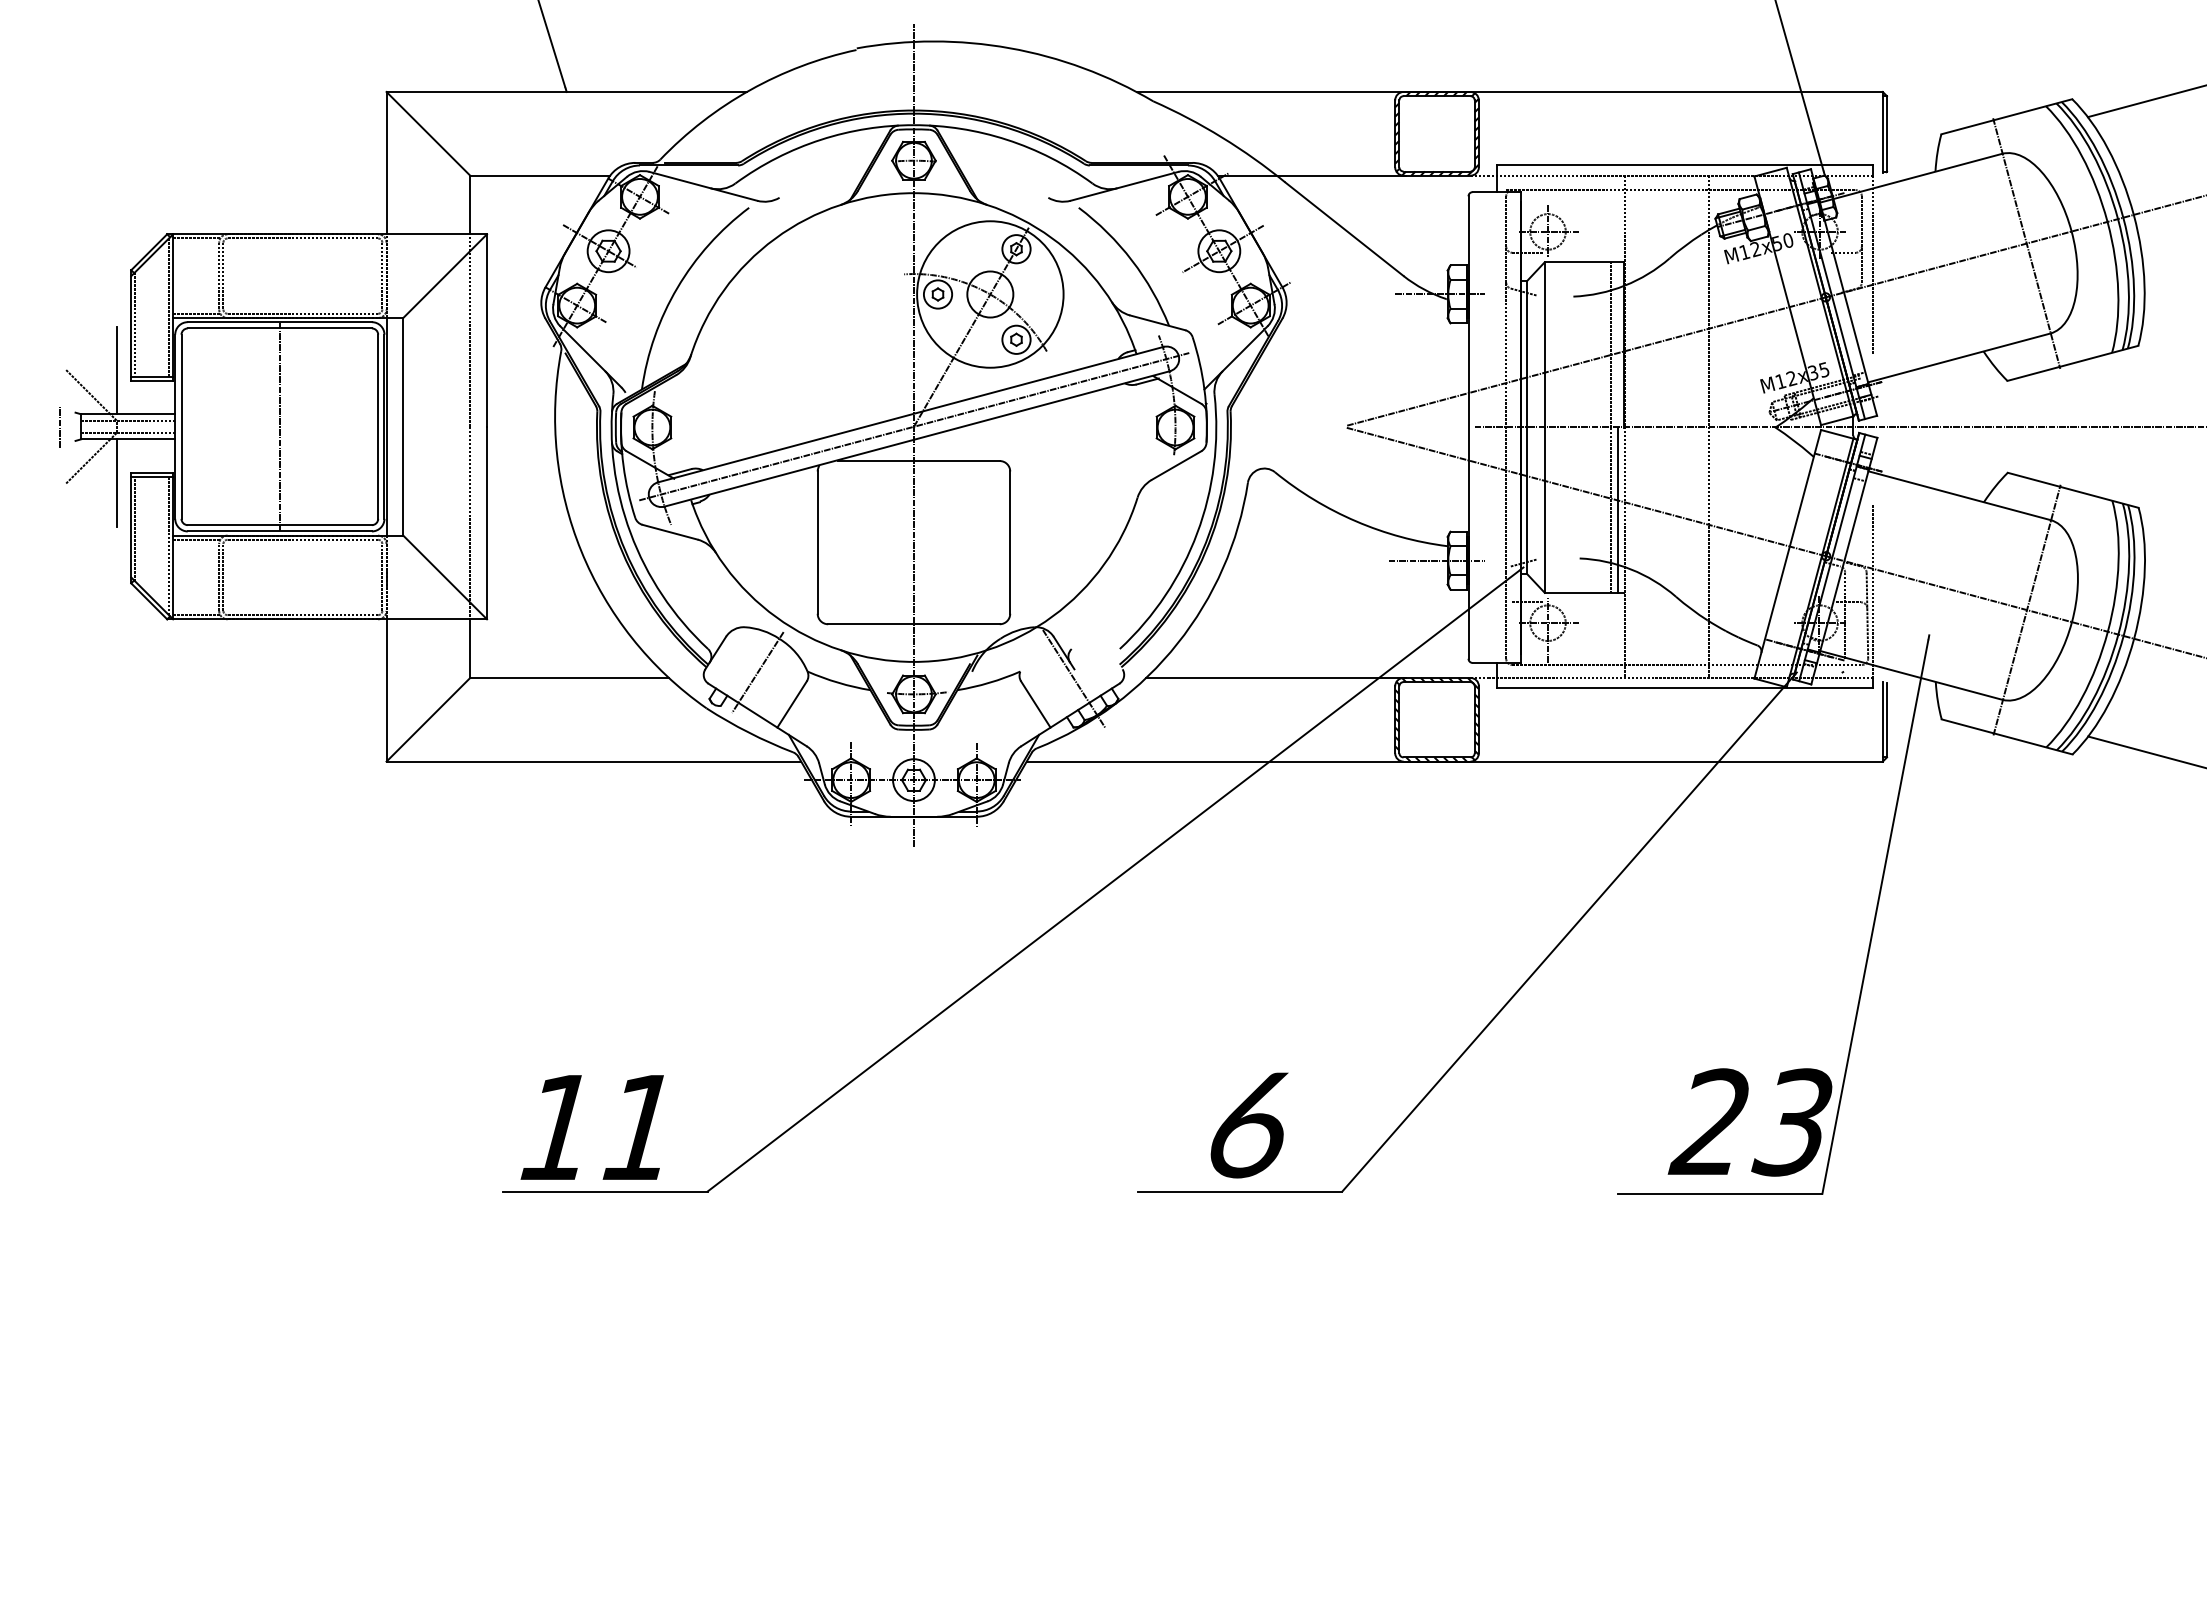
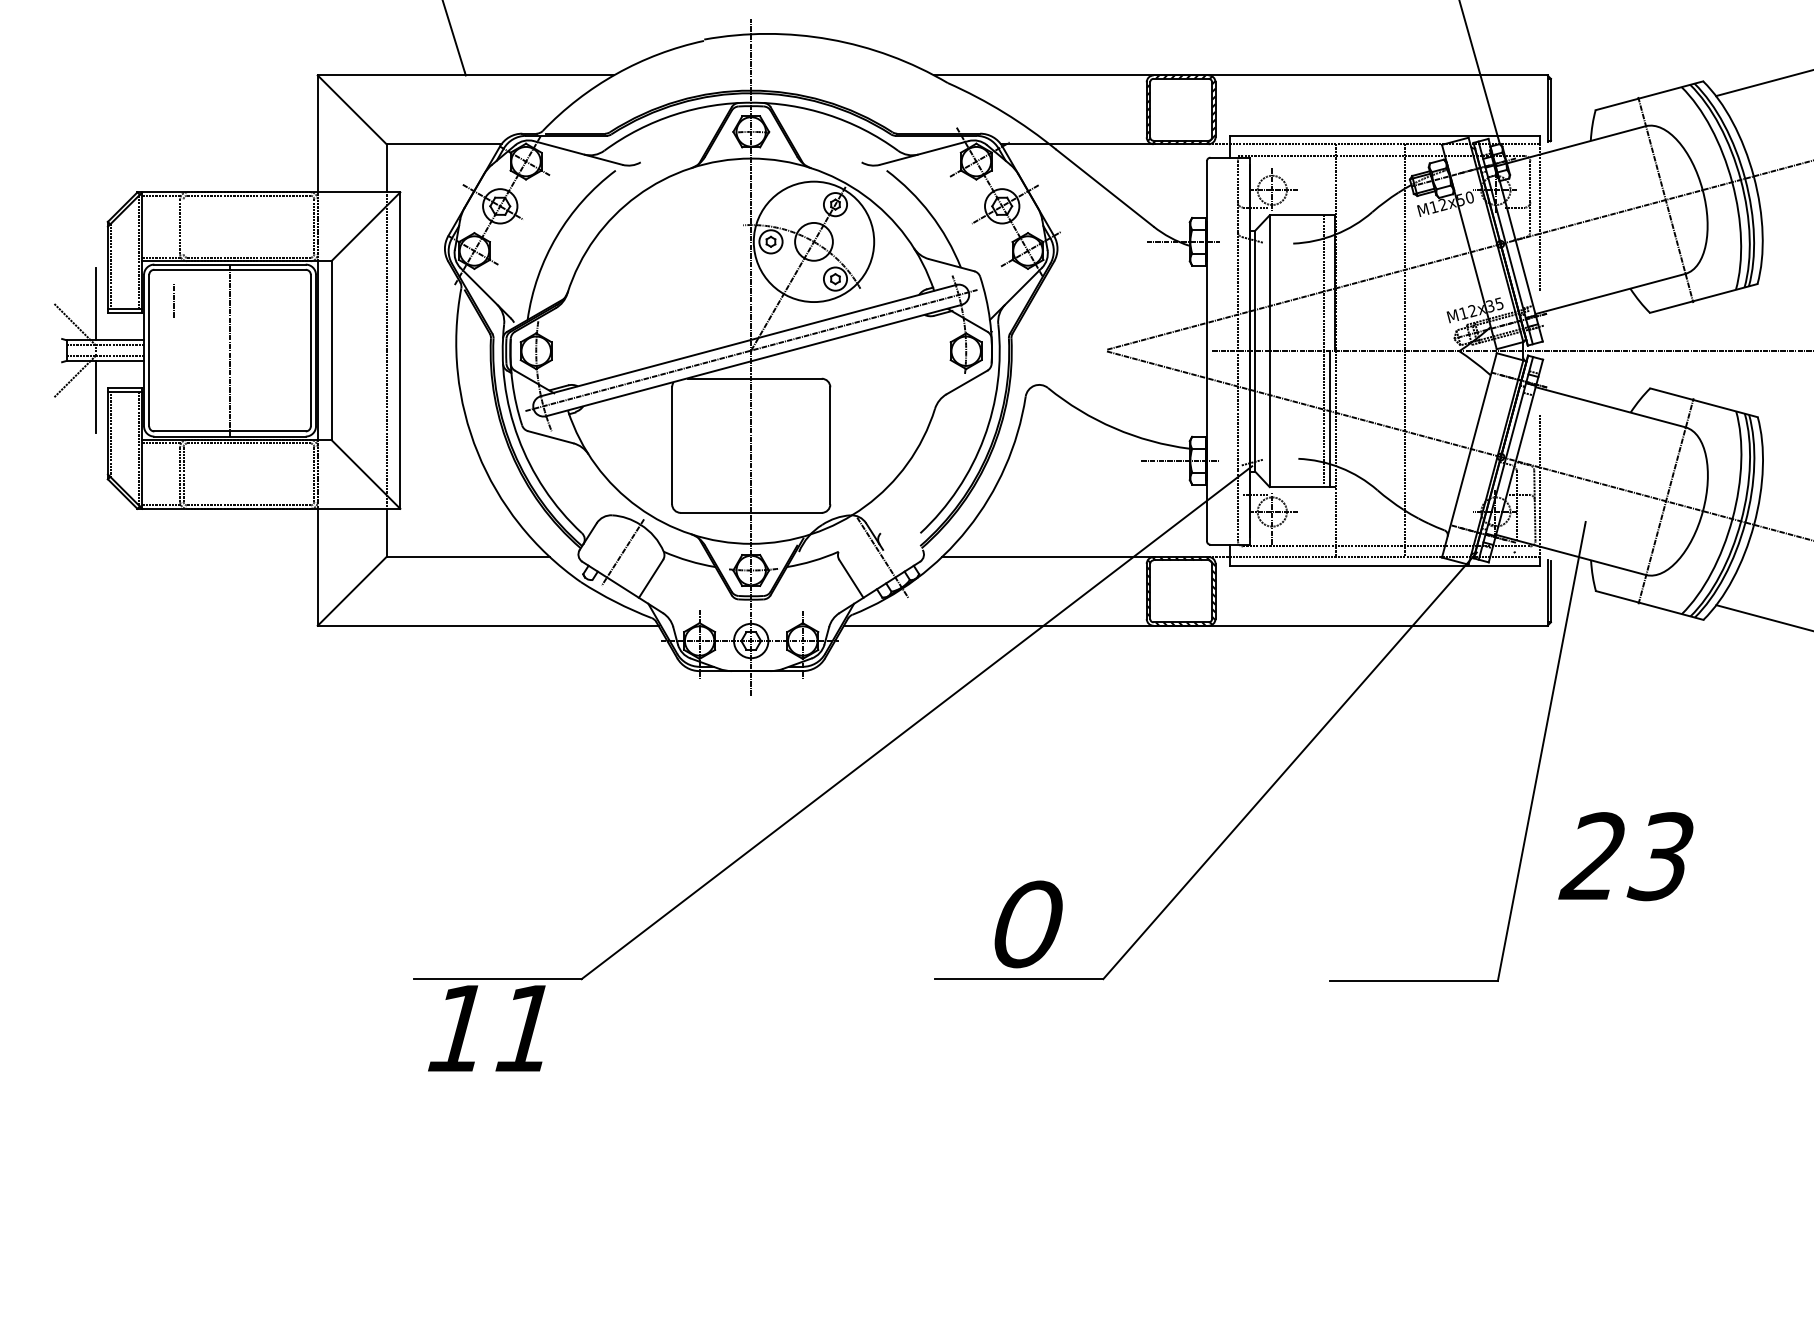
line: (223, 275) -> (183, 226), removed
line: (59, 428) -> (173, 301), moved
text: (1749, 1122) -> (1625, 856), moved
text: (1251, 1124) -> (1028, 924), 6 -> 0
text: (591, 1127) -> (486, 1028), moved

